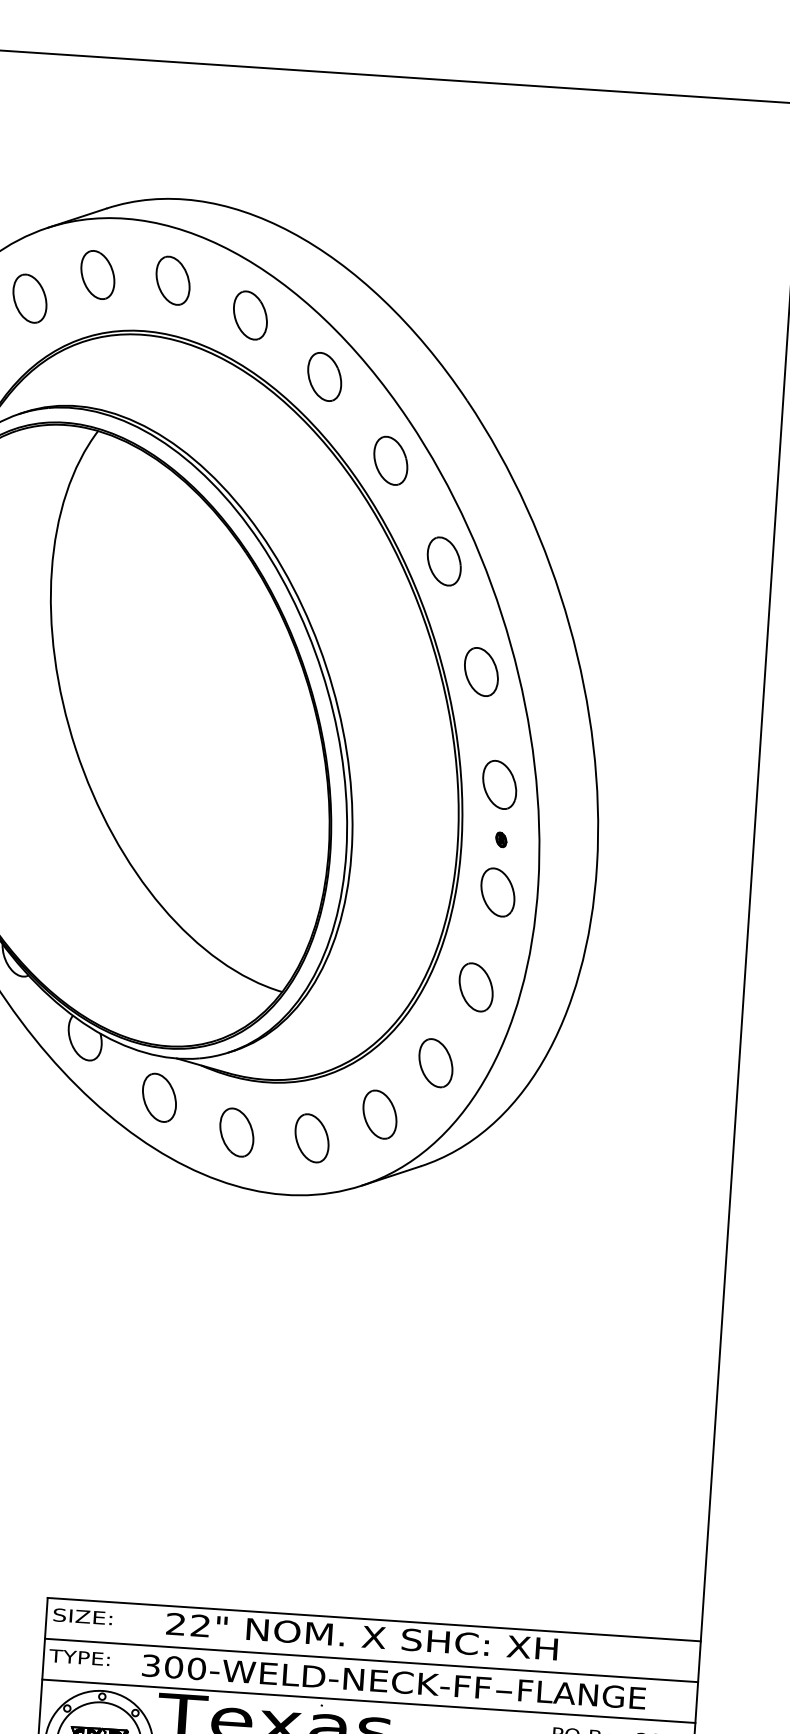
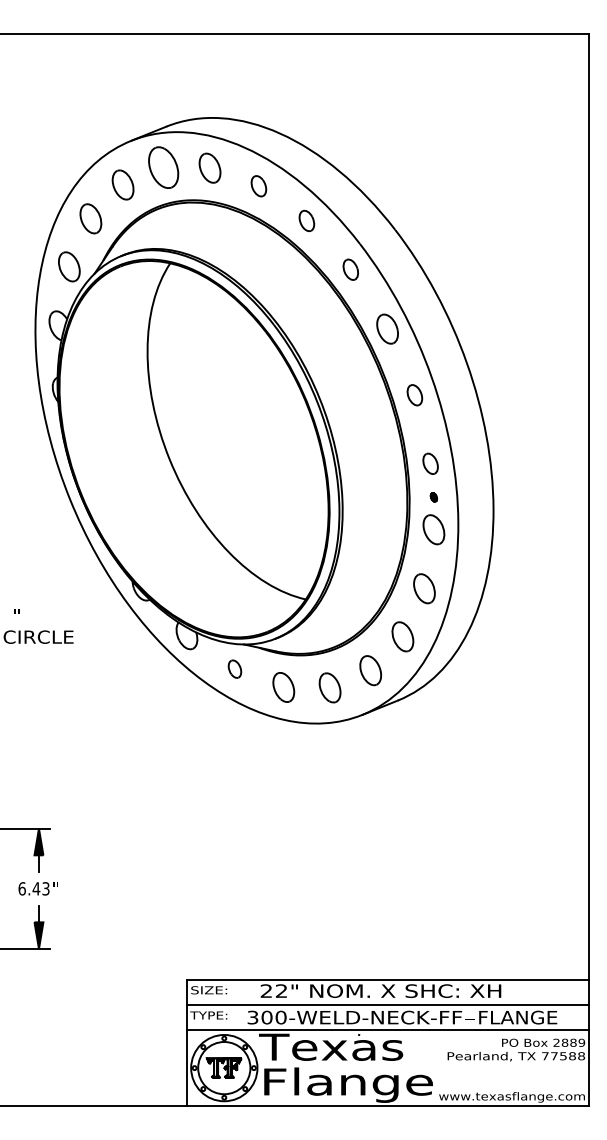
part: (97, 274) -> (163, 167), size x1.4
part: (249, 314) -> (258, 185), size x0.7
part: (324, 376) -> (306, 220), size x0.7
part: (390, 460) -> (350, 269), size x0.7
part: (480, 670) -> (414, 394), size x0.7
part: (499, 784) -> (430, 463), size x0.7
part: (158, 1096) -> (234, 668), size x0.6

